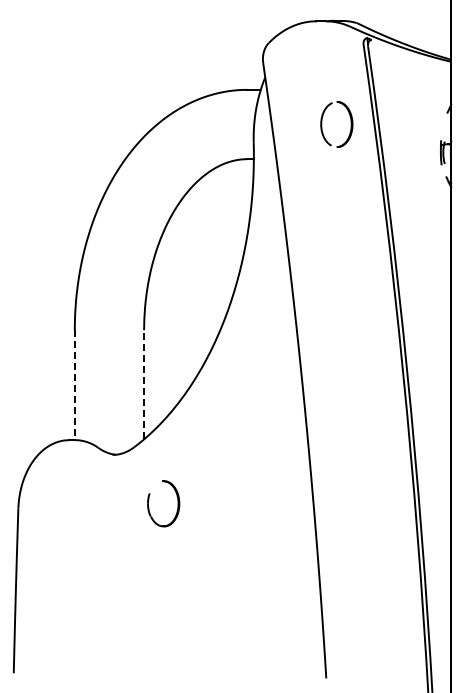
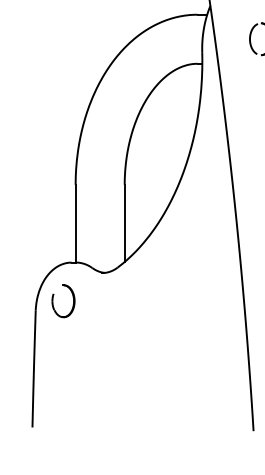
line: (144, 384) -> (124, 223), dashed -> solid
line: (74, 385) -> (75, 223), dashed -> solid
part: (177, 503) -> (73, 301), moved

